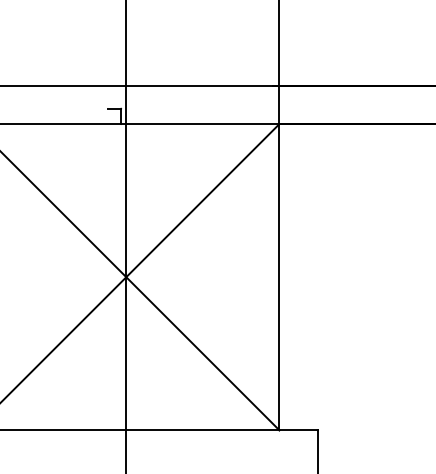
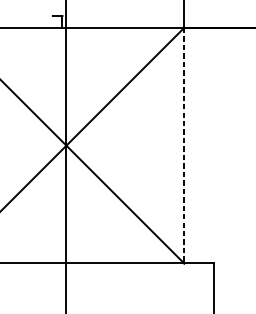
line: (279, 277) -> (184, 145), solid -> dashed

